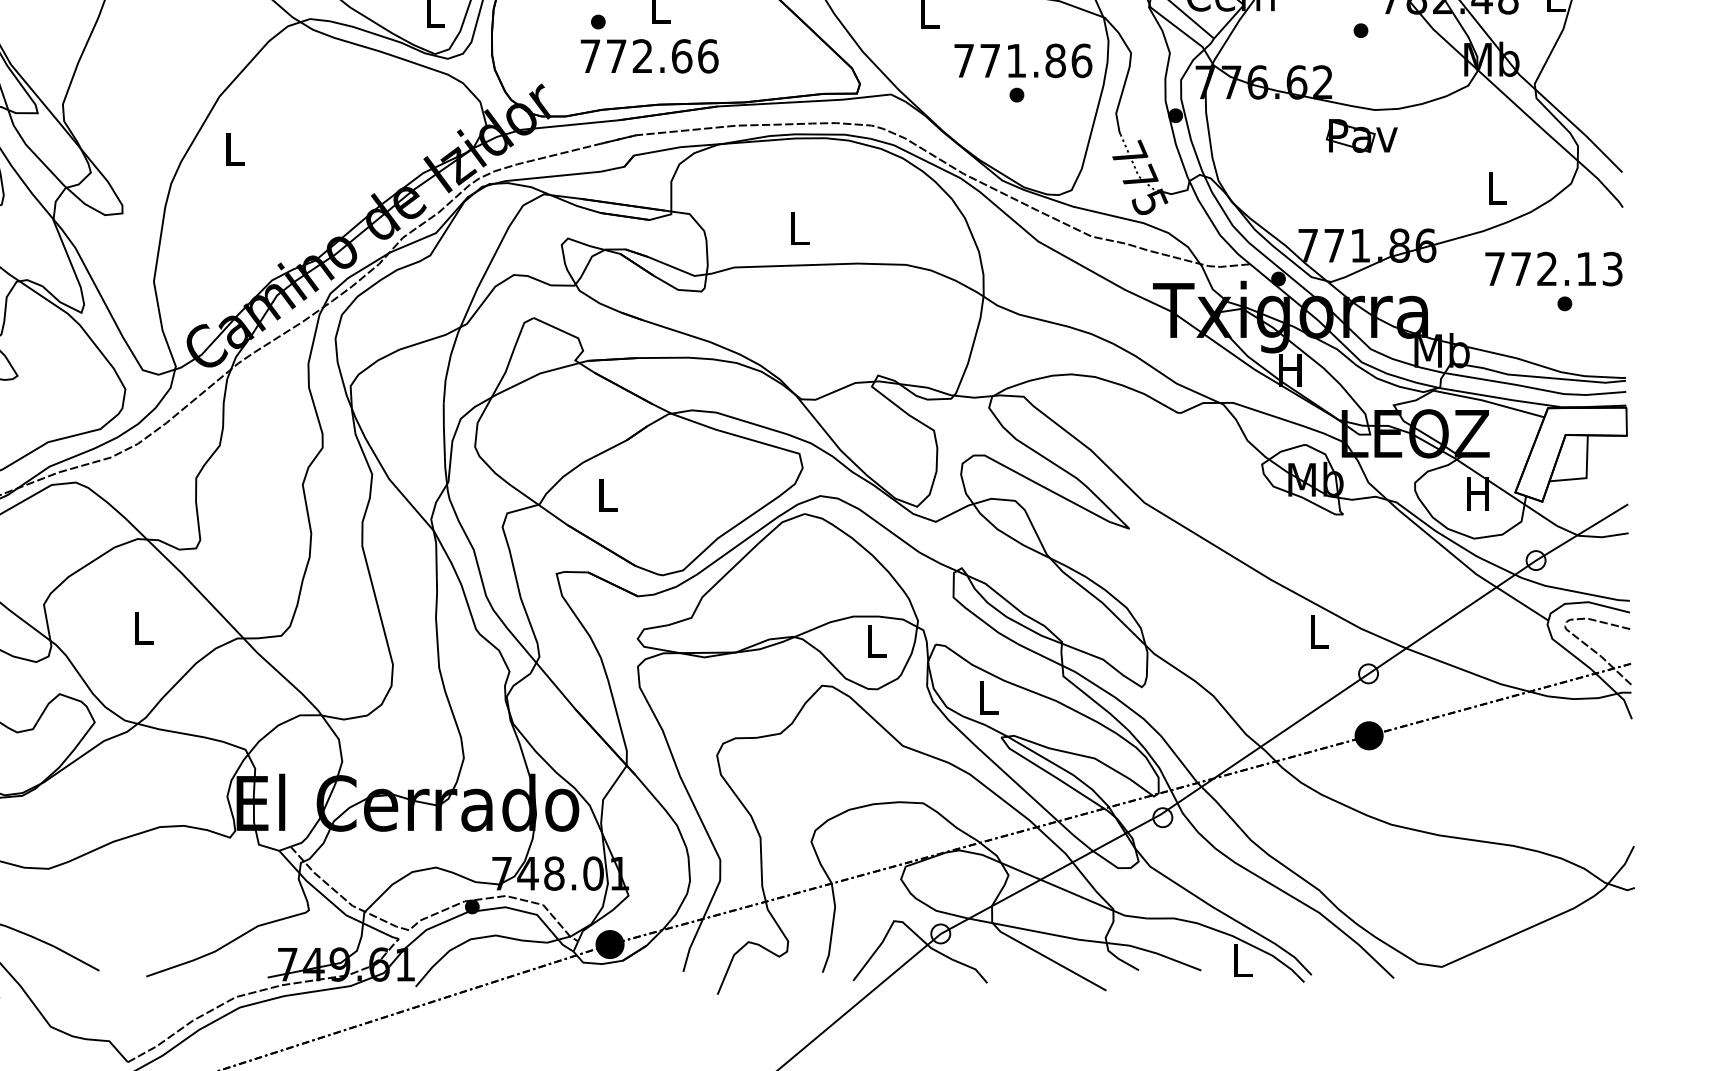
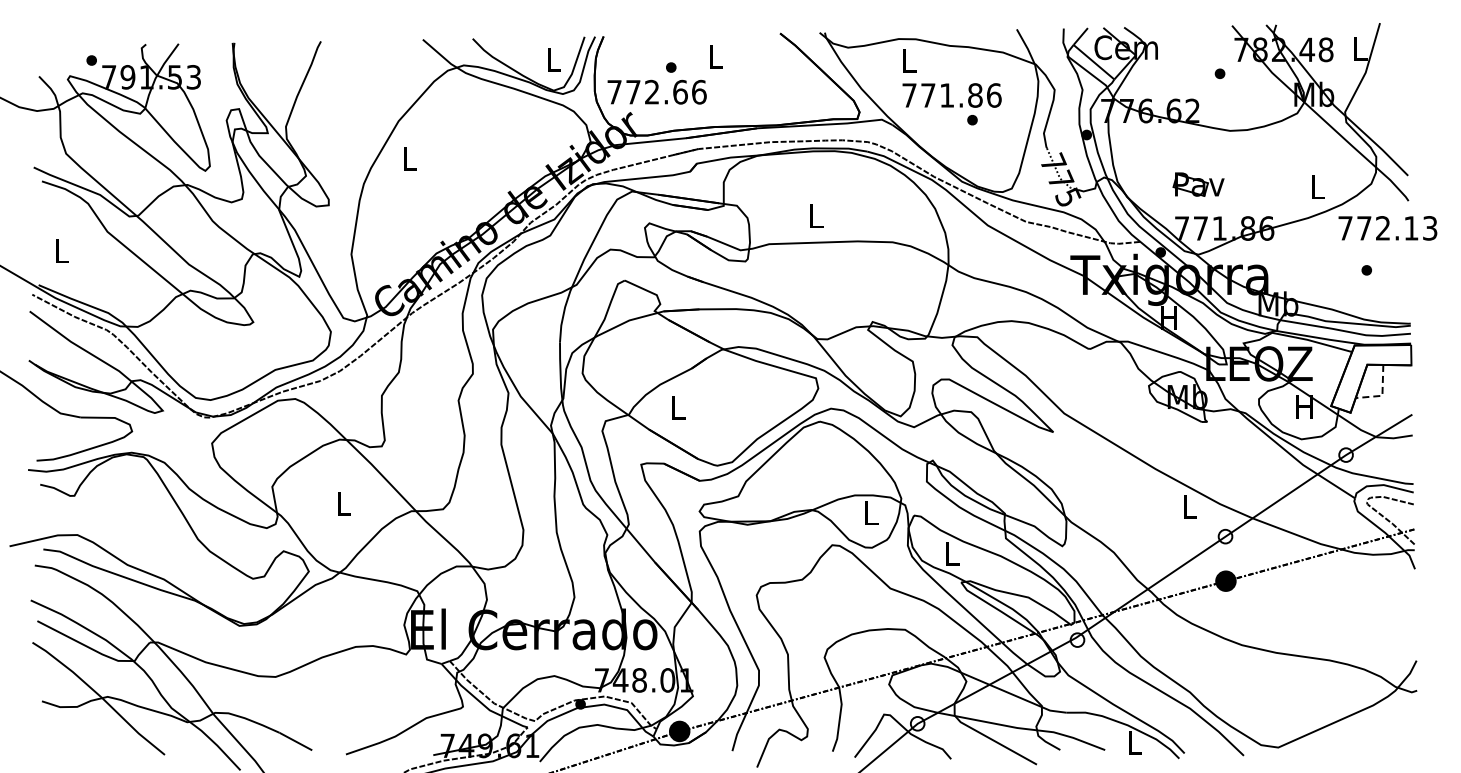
text: (648, 55) -> (656, 91), moved
text: (1022, 60) -> (951, 95), moved
part: (1361, 135) -> (1198, 184), moved
text: (1553, 269) -> (1387, 228), moved
line: (1586, 476) -> (1382, 394), solid -> dashed

